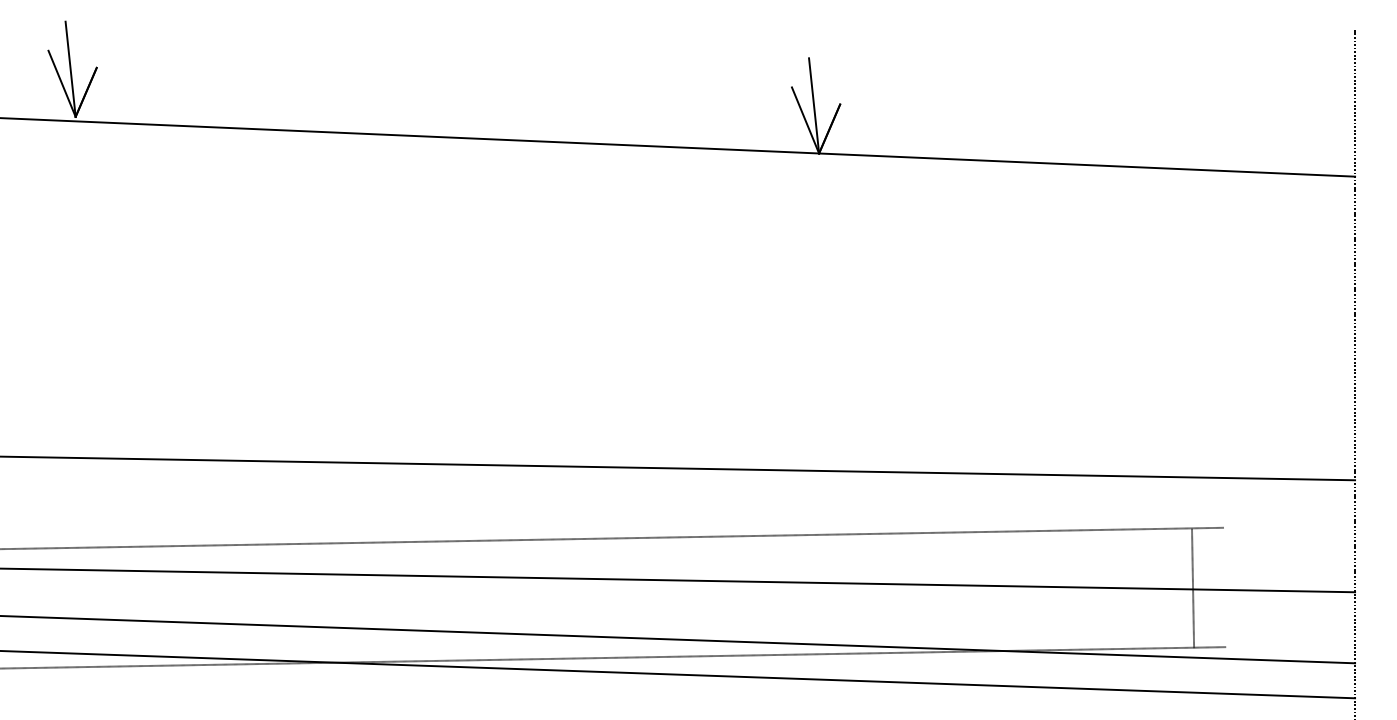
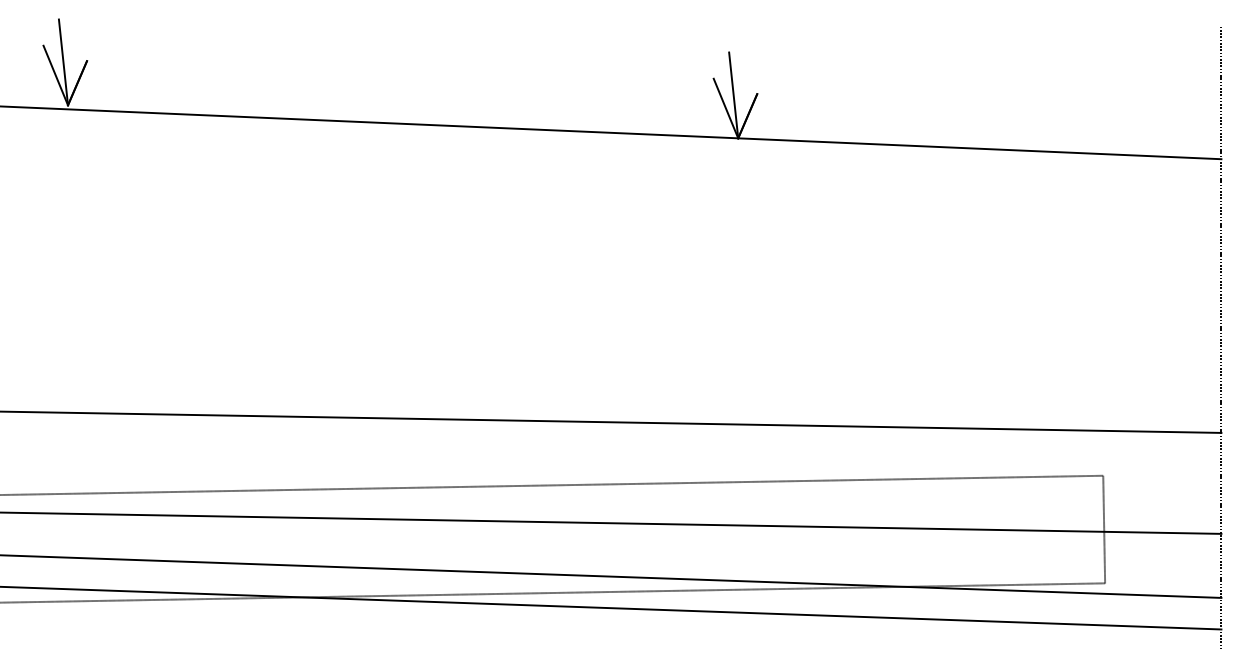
line: (1193, 588) -> (1104, 529), moved

